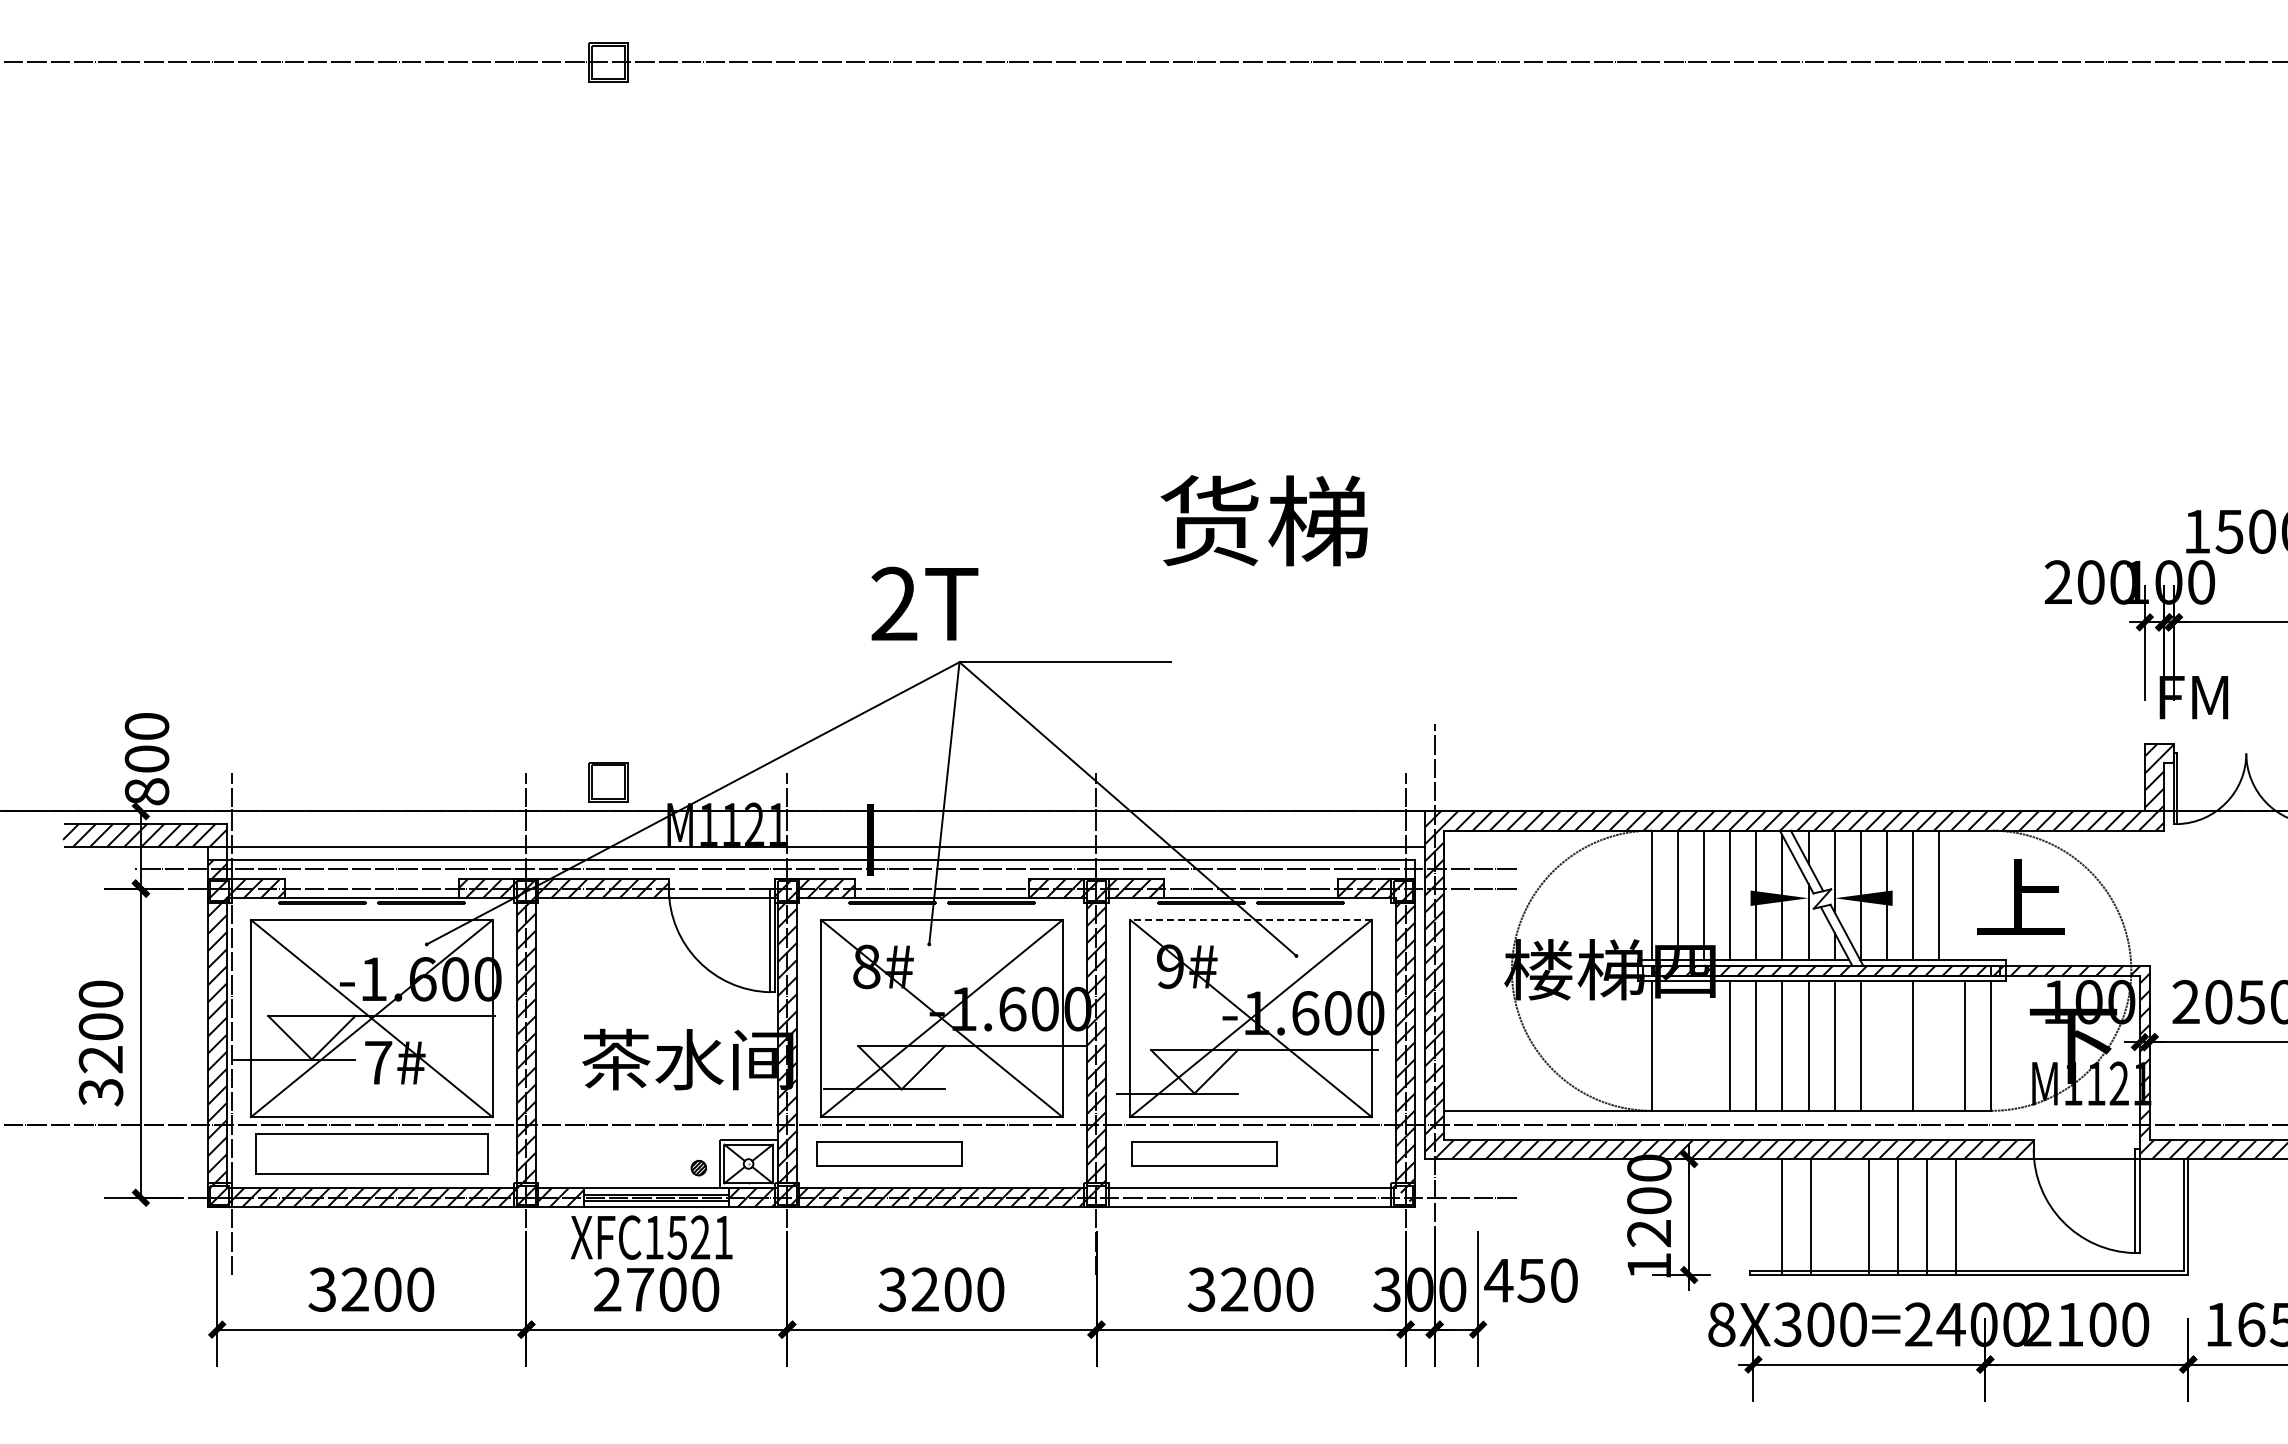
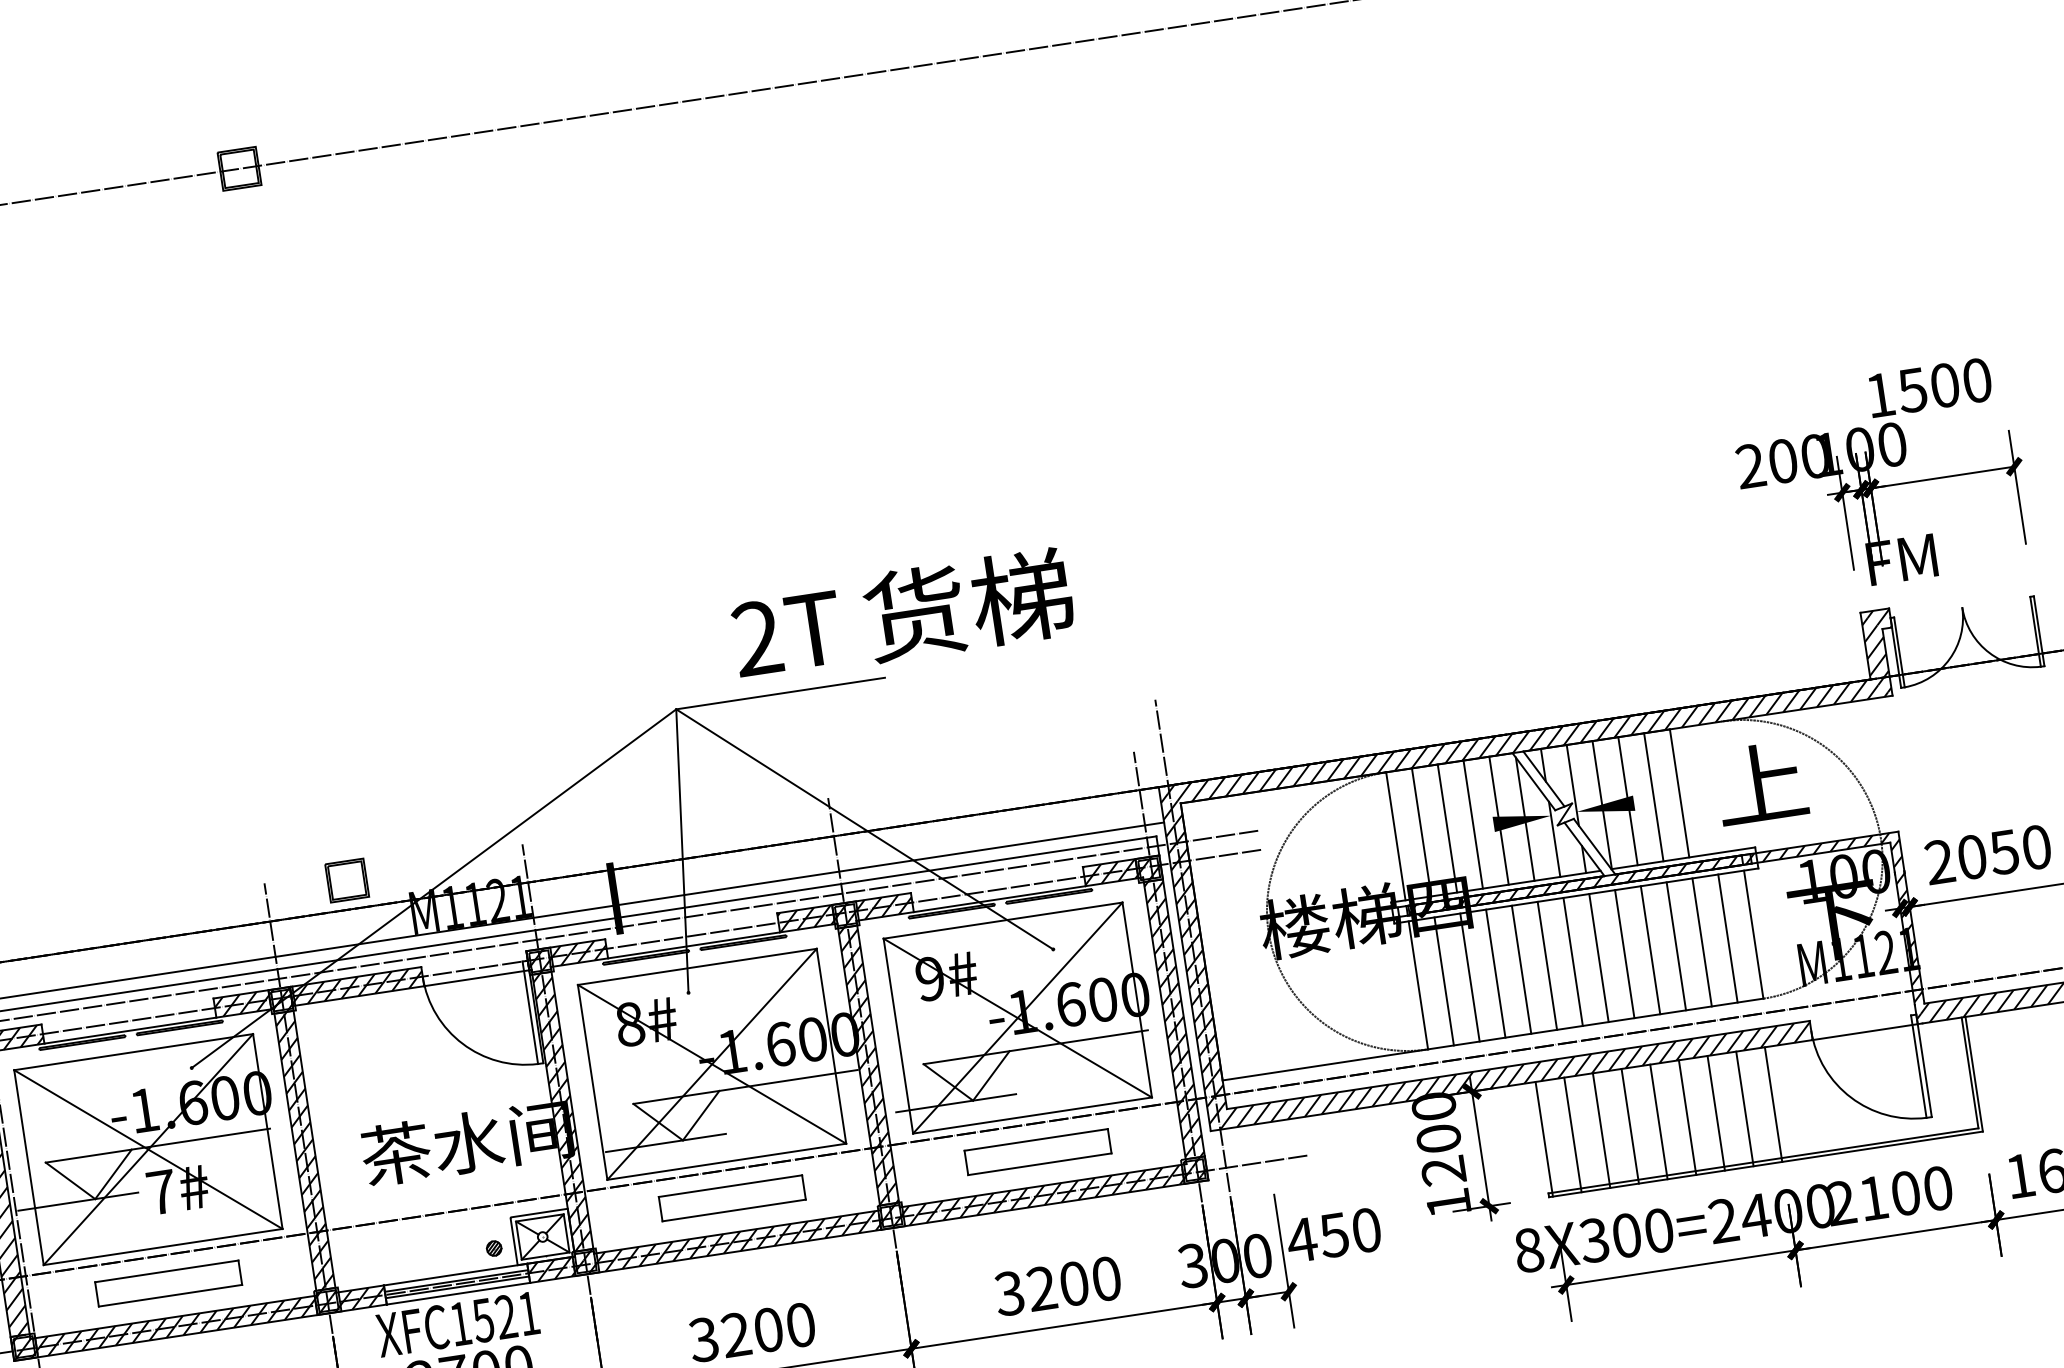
text: (1263, 520) -> (967, 604), moved
text: (924, 603) -> (787, 633), moved
line: (1251, 920) -> (1003, 921), dashed -> solid
line: (1678, 1045) -> (1444, 980), added
line: (1704, 1045) -> (1470, 976), added
line: (1886, 1045) -> (1650, 949), added
line: (1939, 1045) -> (1702, 941), added
part: (371, 1153) -> (168, 1283), size x0.62
part: (889, 1153) -> (731, 1197), moved
part: (1204, 1153) -> (1038, 1151), moved
hatch: (1252, 1197) -> (1045, 1194), added
line: (1753, 1217) -> (1544, 1139), added
line: (1840, 1217) -> (1630, 1126), added
line: (1985, 1217) -> (1773, 1104), added

